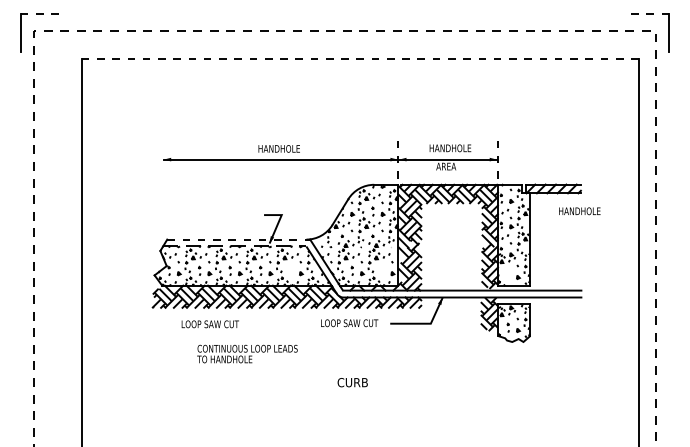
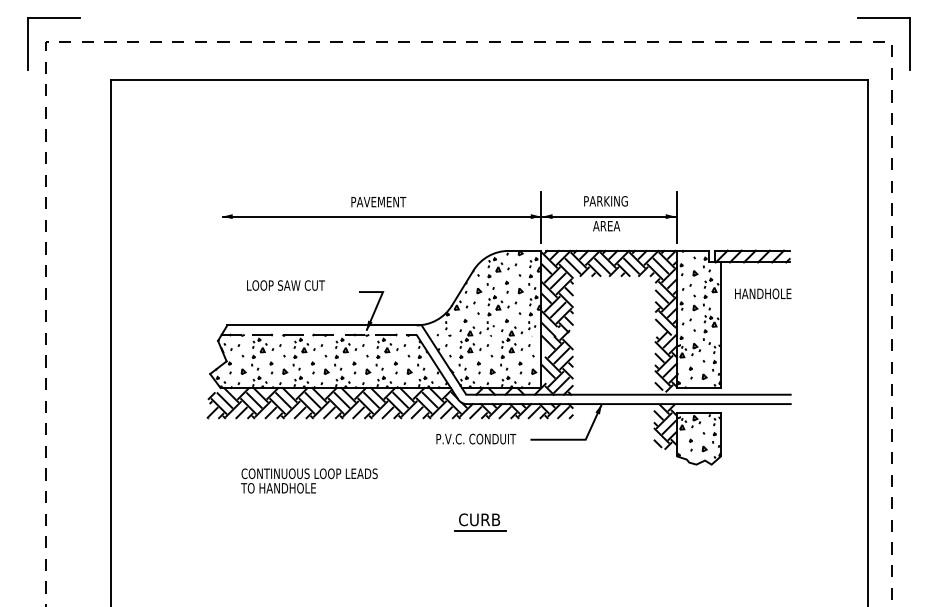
line: (40, 13) -> (54, 18), dashed -> solid
line: (649, 13) -> (883, 18), dashed -> solid
line: (360, 59) -> (489, 80), dashed -> solid
text: (279, 148) -> (379, 201), HANDHOLE -> PAVEMENT
text: (450, 148) -> (612, 201), HANDHOLE -> PARKING
line: (398, 160) -> (541, 217), dashed -> solid
line: (497, 160) -> (676, 217), dashed -> solid
text: (580, 210) -> (763, 293), moved
line: (239, 239) -> (325, 325), dashed -> solid
part: (290, 270) -> (395, 367), added
part: (382, 270) -> (520, 367), added
part: (507, 274) -> (690, 372), added
text: (350, 322) -> (476, 438), LOOP SAW CUT -> P.V.C. CONDUIT
text: (210, 324) -> (285, 285), moved
text: (247, 353) -> (309, 480), moved
line: (353, 390) -> (480, 530), added

